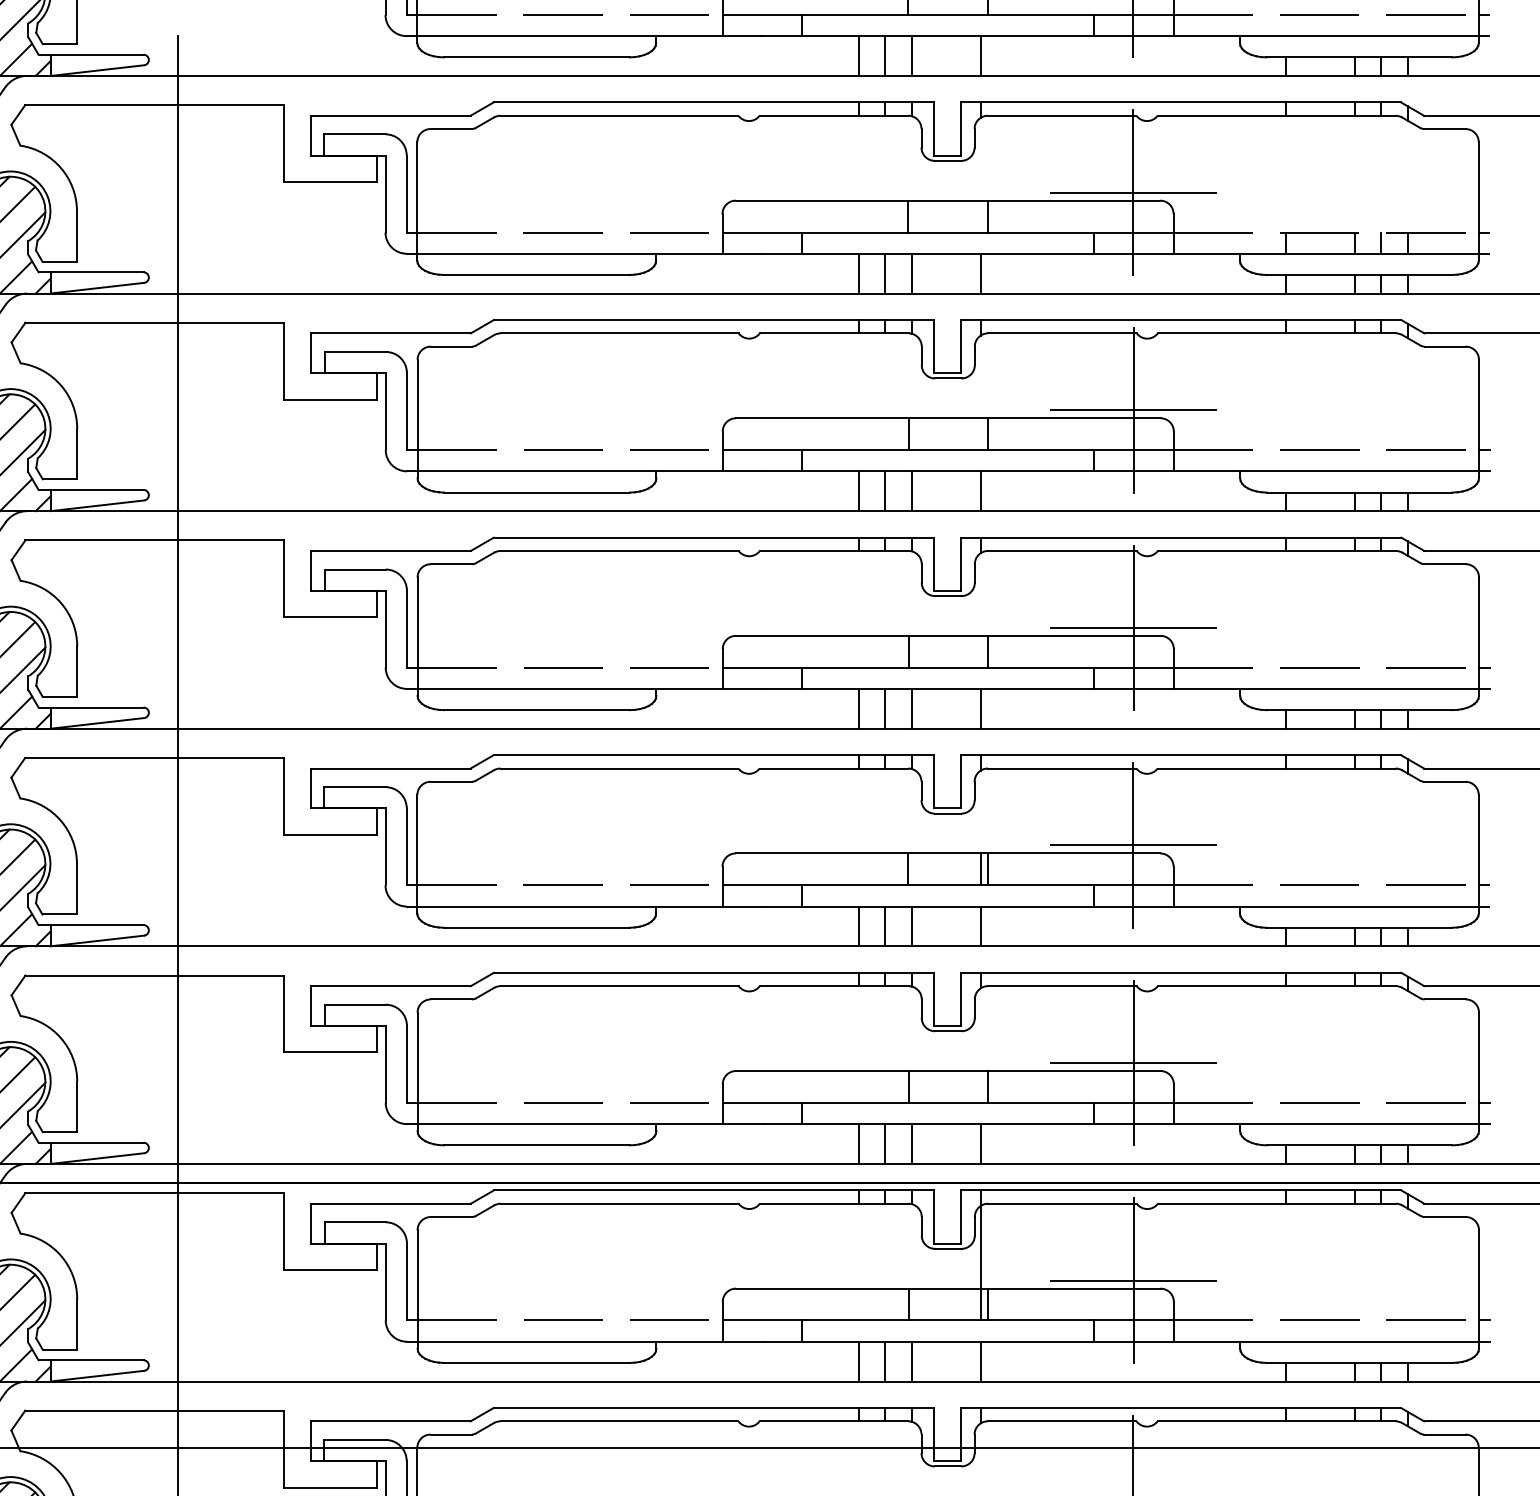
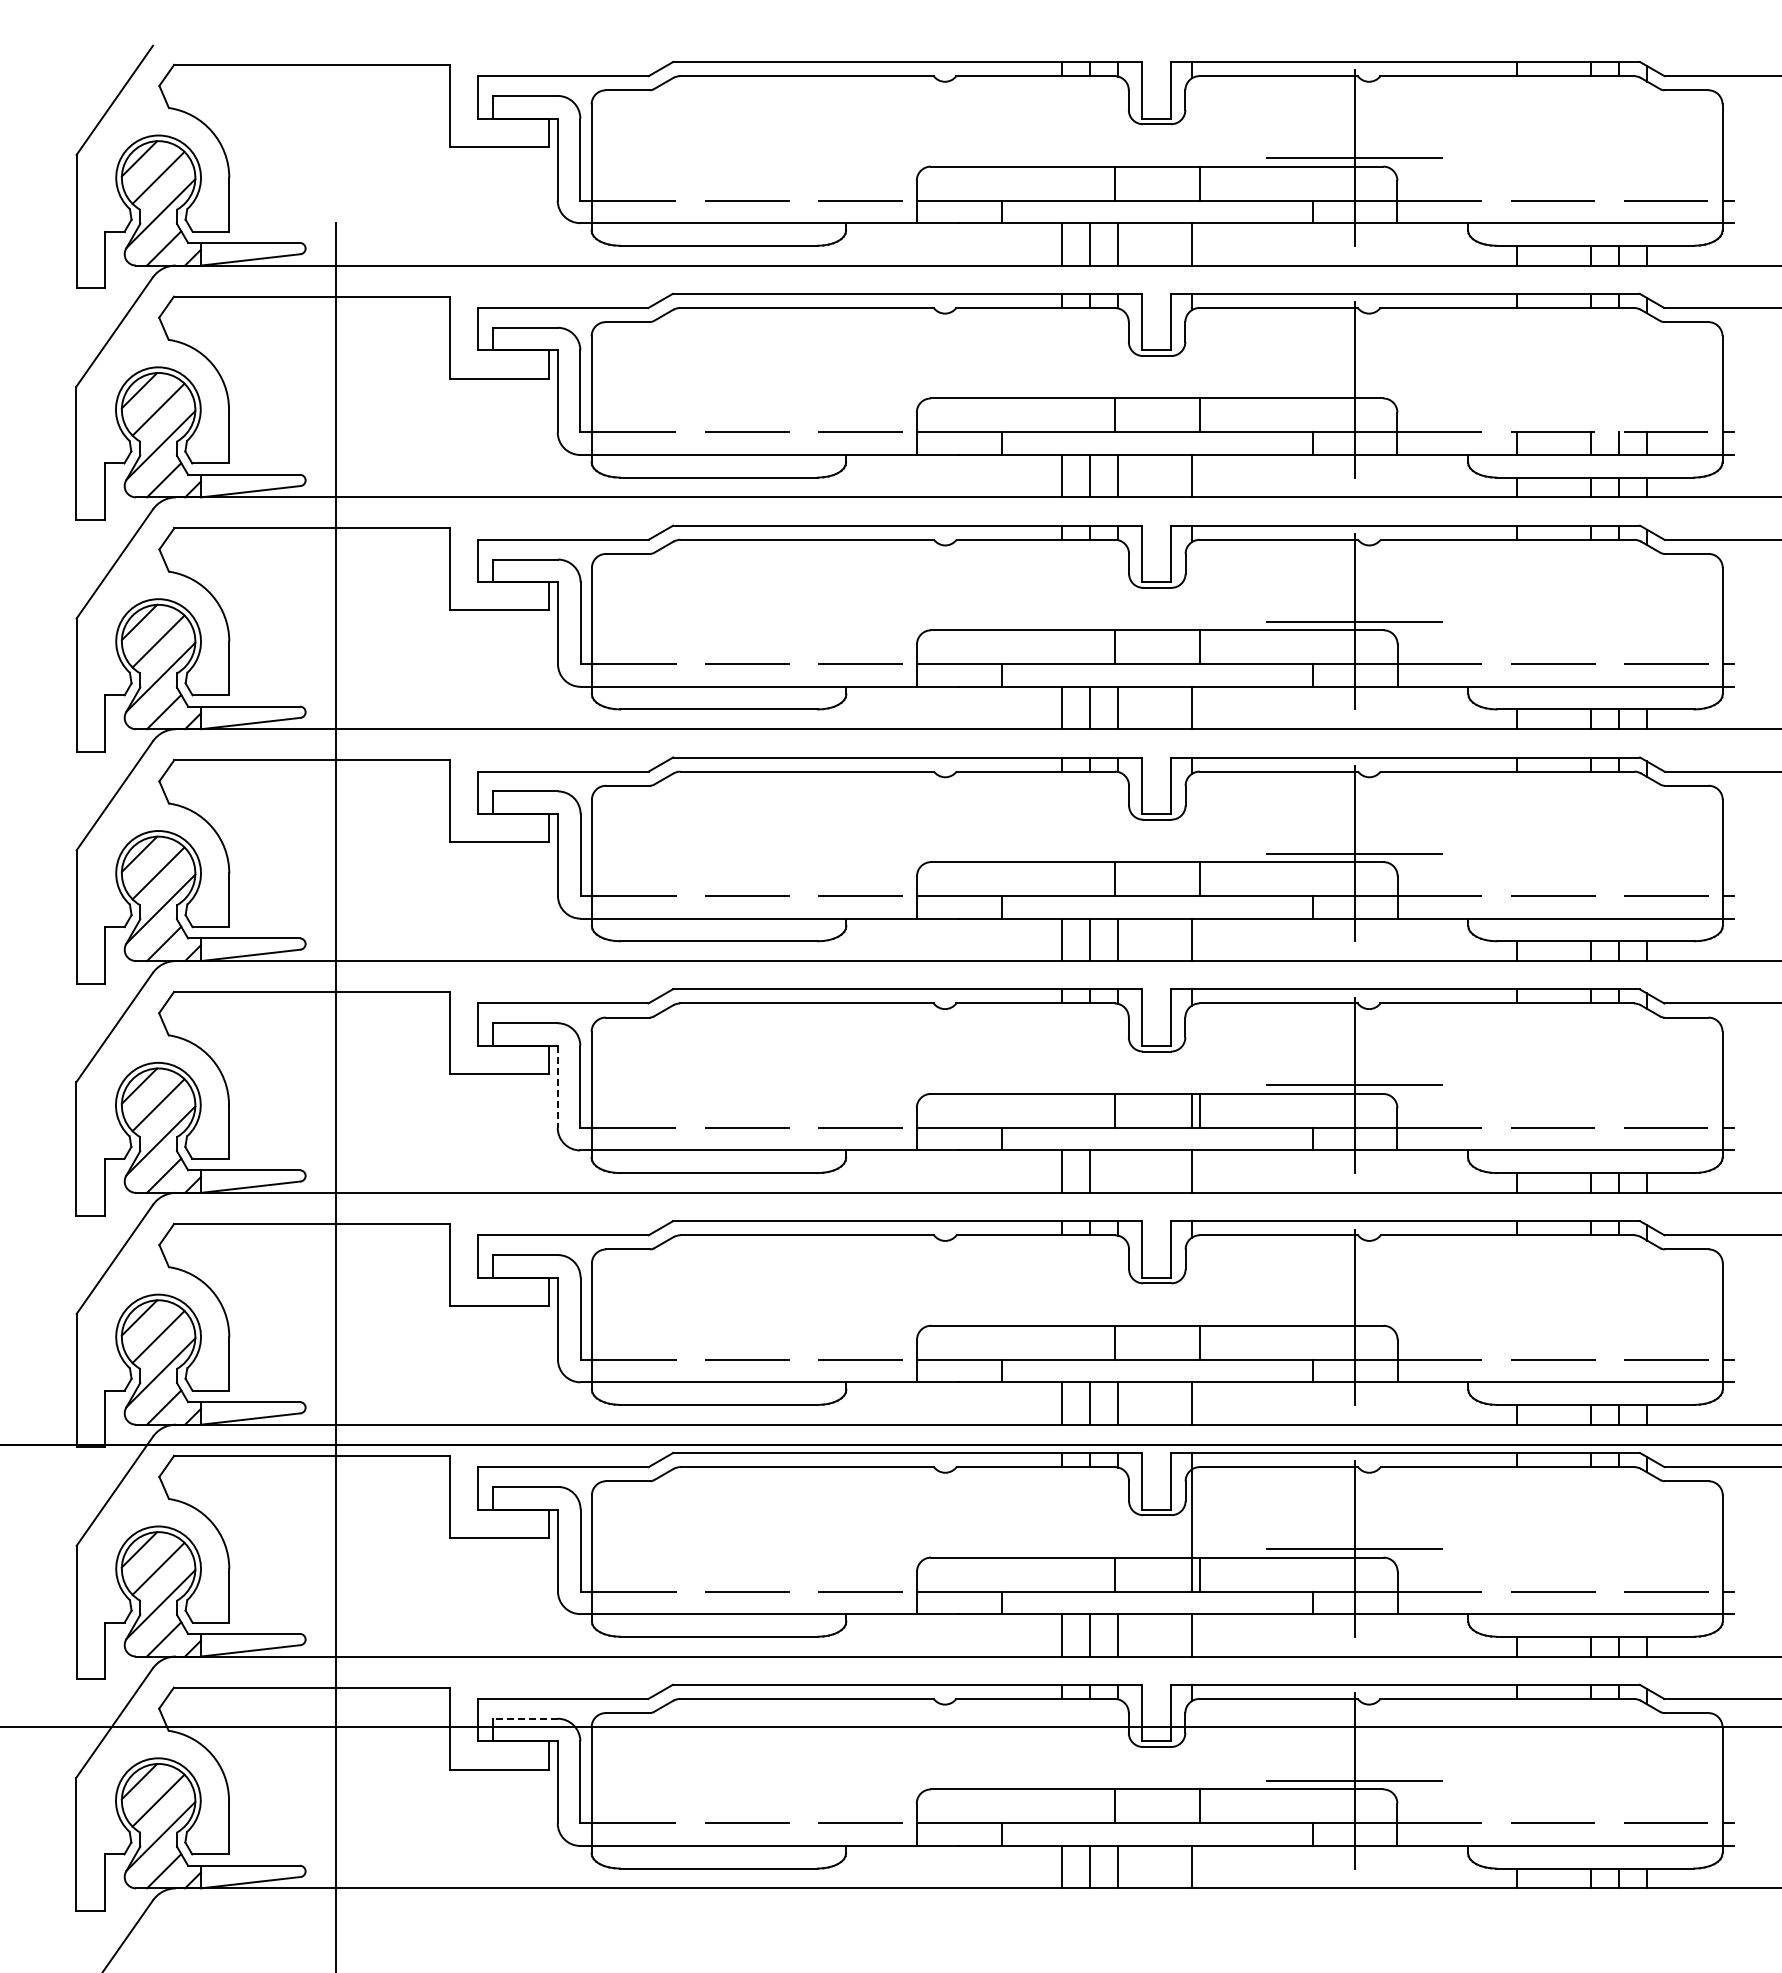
line: (1133, 192) -> (1354, 389), removed
line: (385, 846) -> (557, 1086), solid -> dashed
line: (911, 926) -> (1118, 1171), removed
line: (1133, 1063) -> (1354, 1317), removed
line: (355, 1439) -> (525, 1718), solid -> dashed

